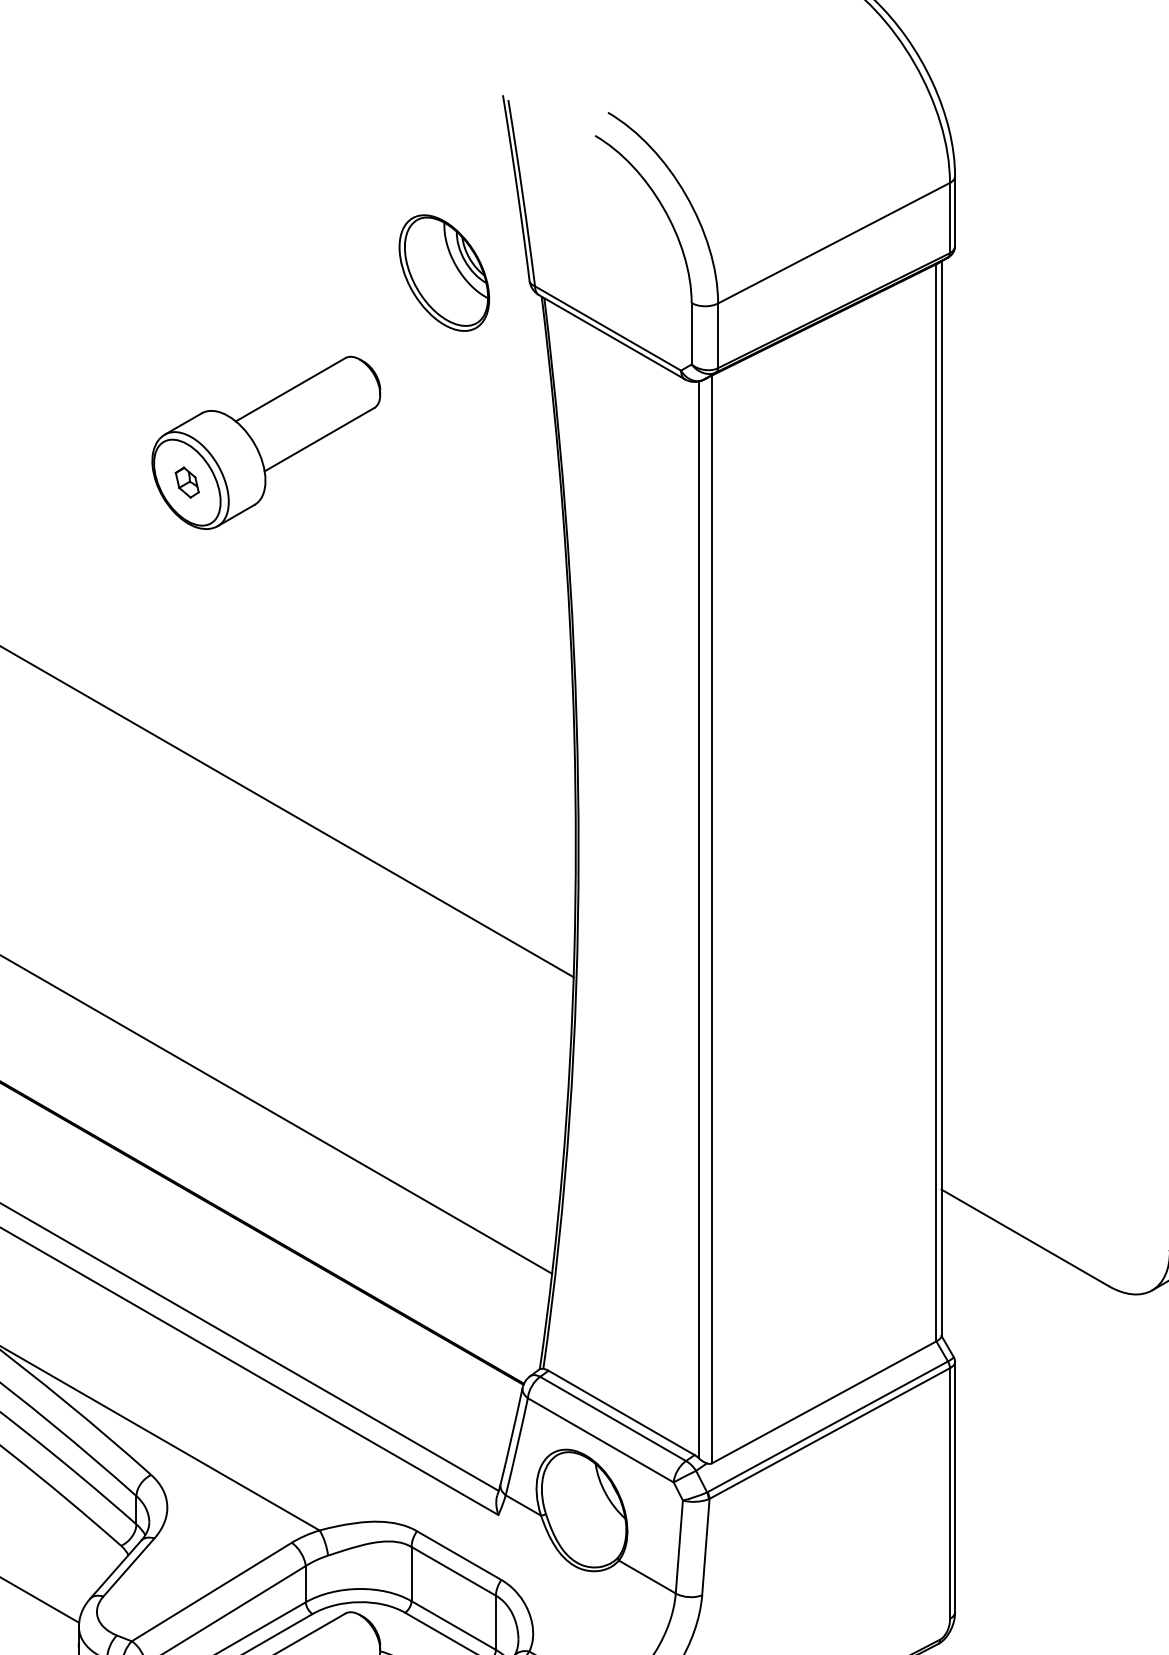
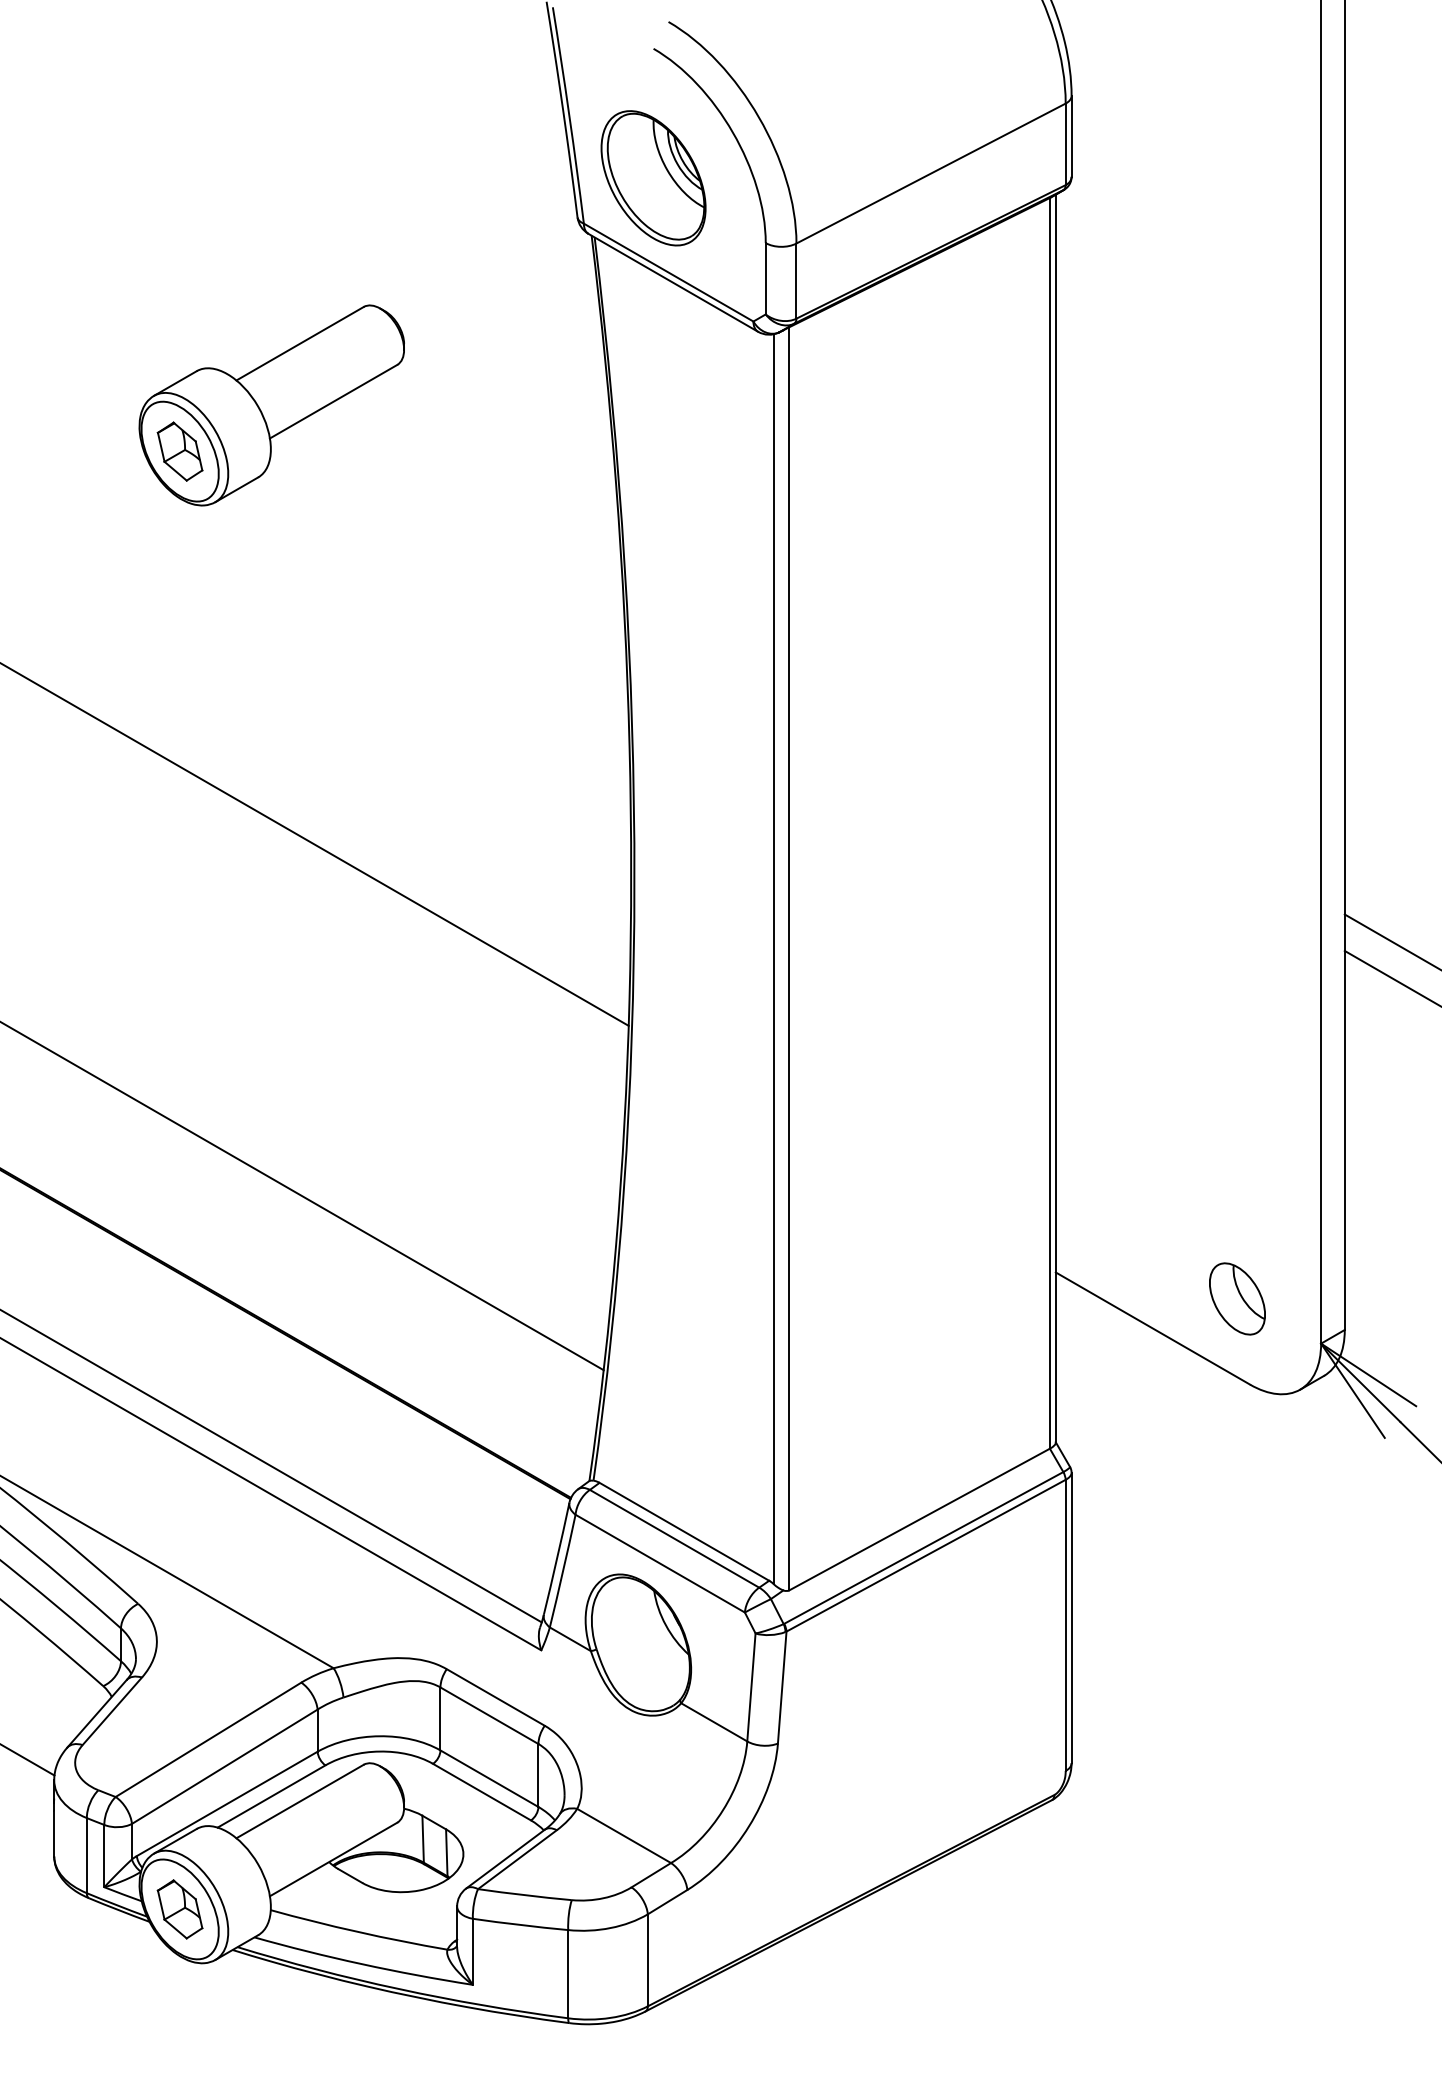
part: (444, 273) -> (653, 178), moved
part: (186, 482) -> (179, 451), size x1.67
part: (1097, 1211) -> (1237, 1298), added

